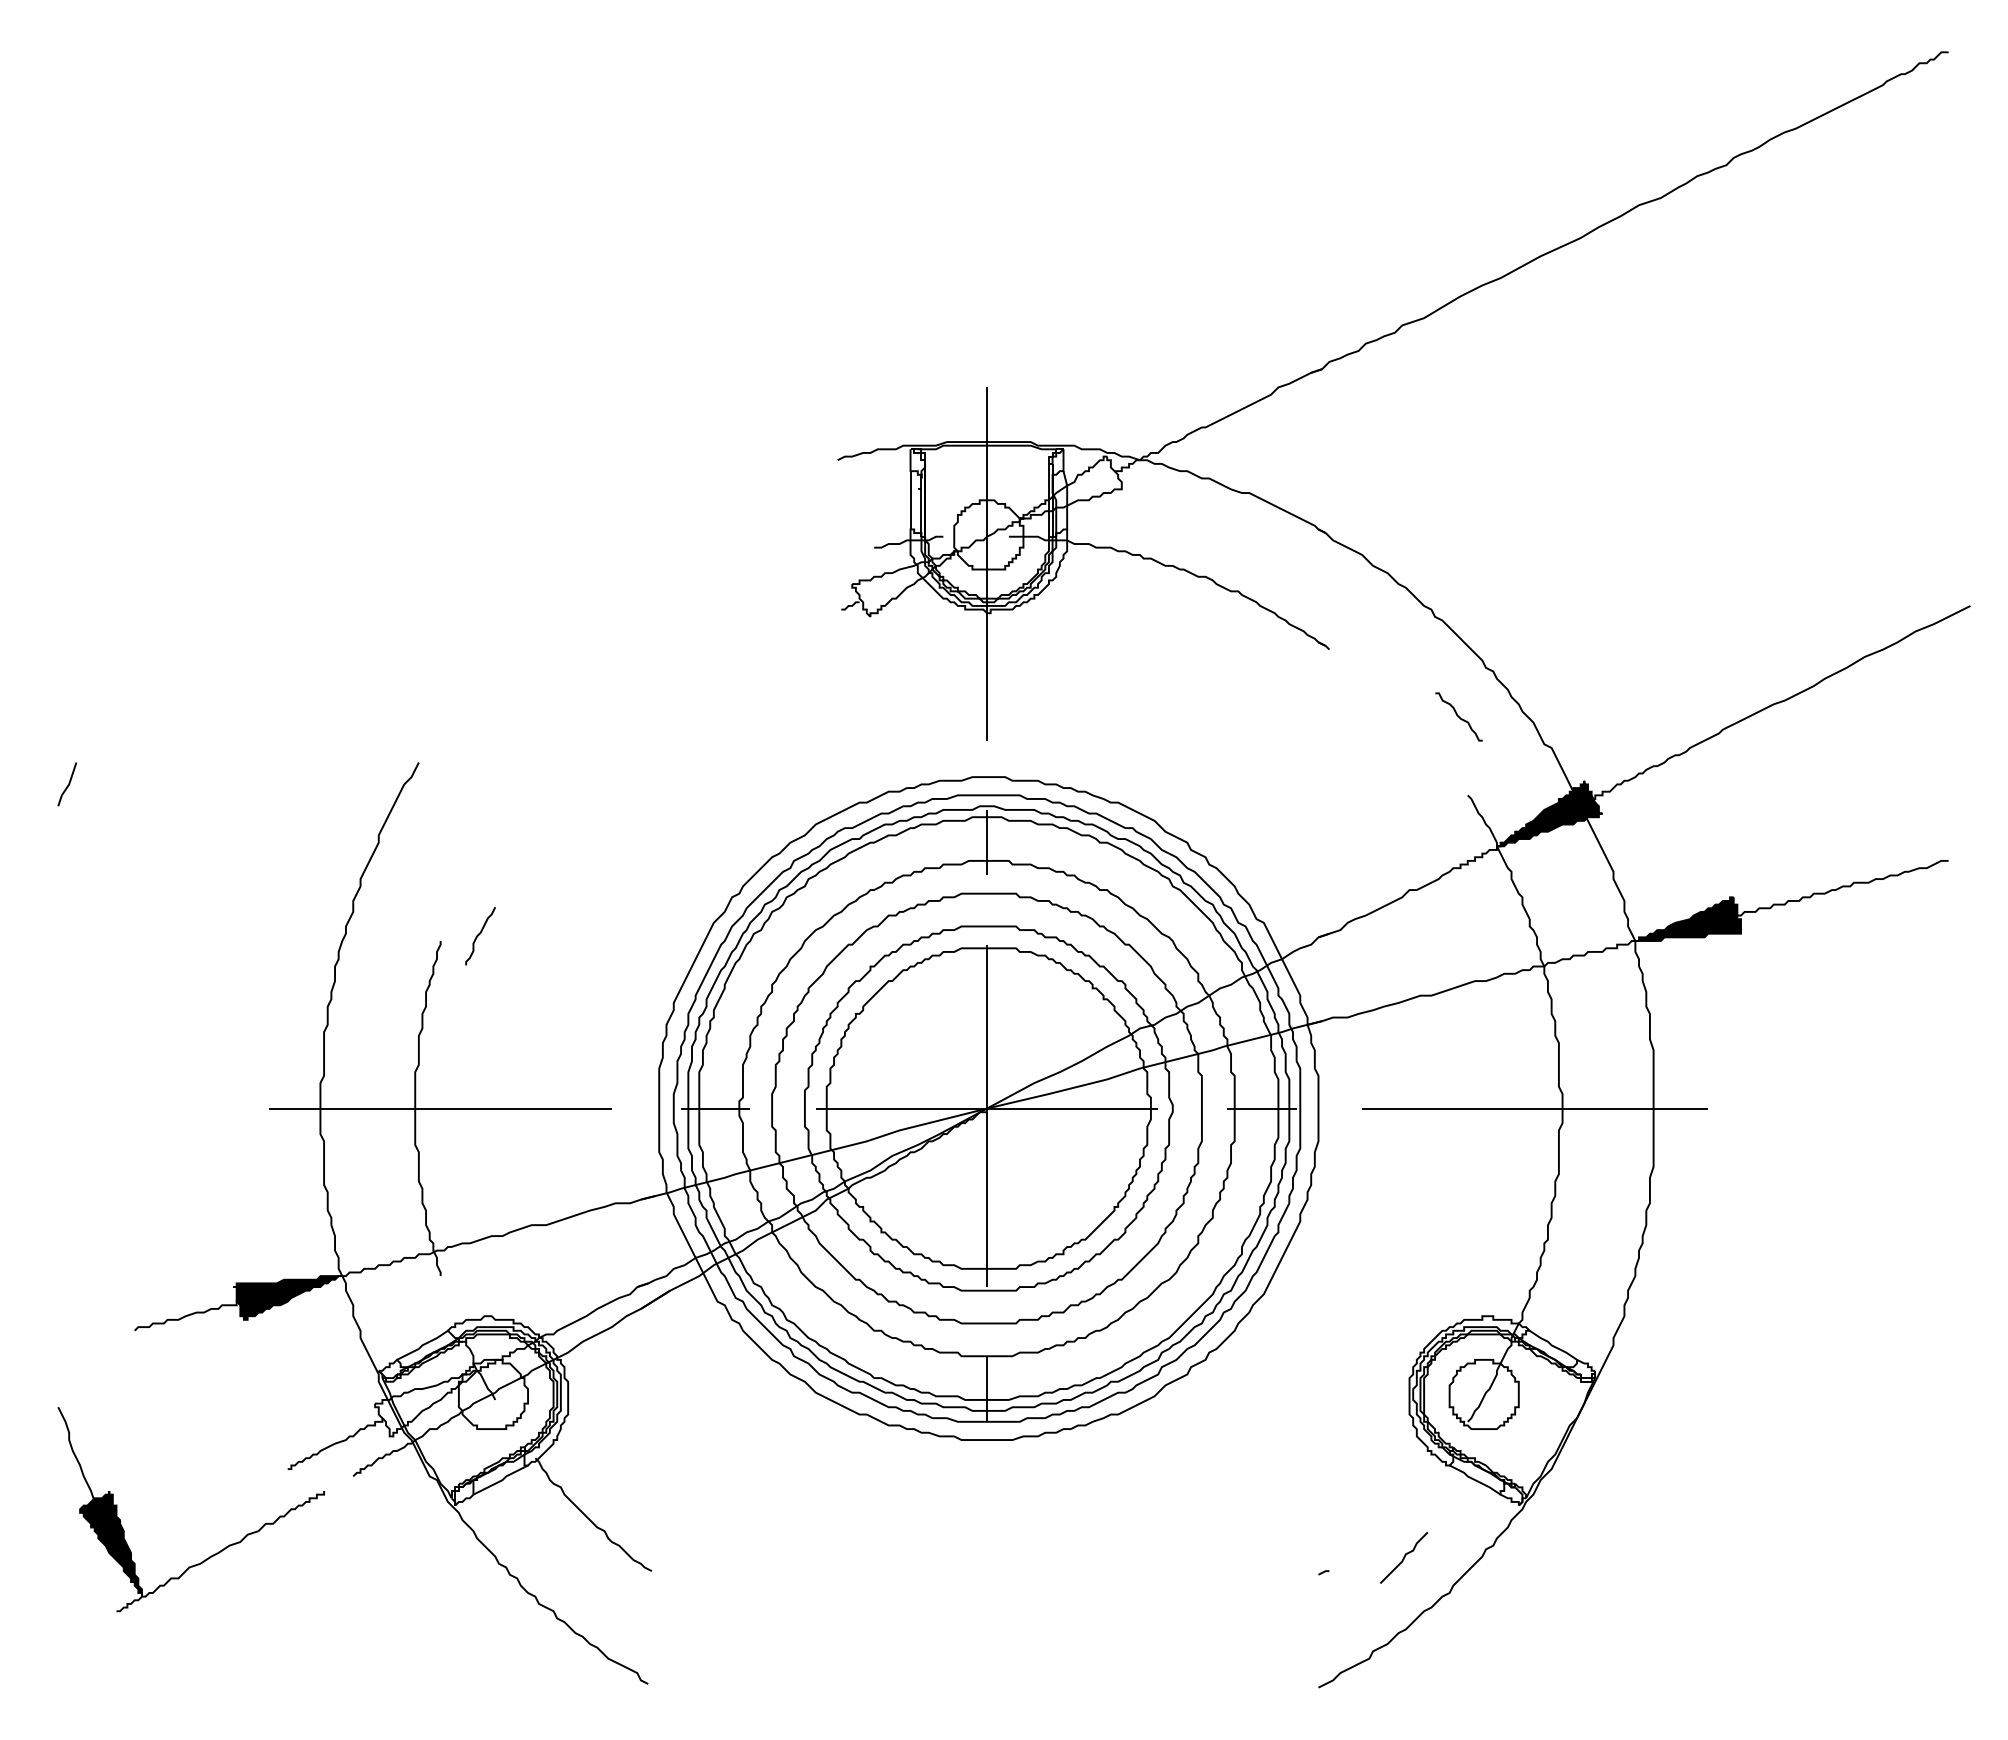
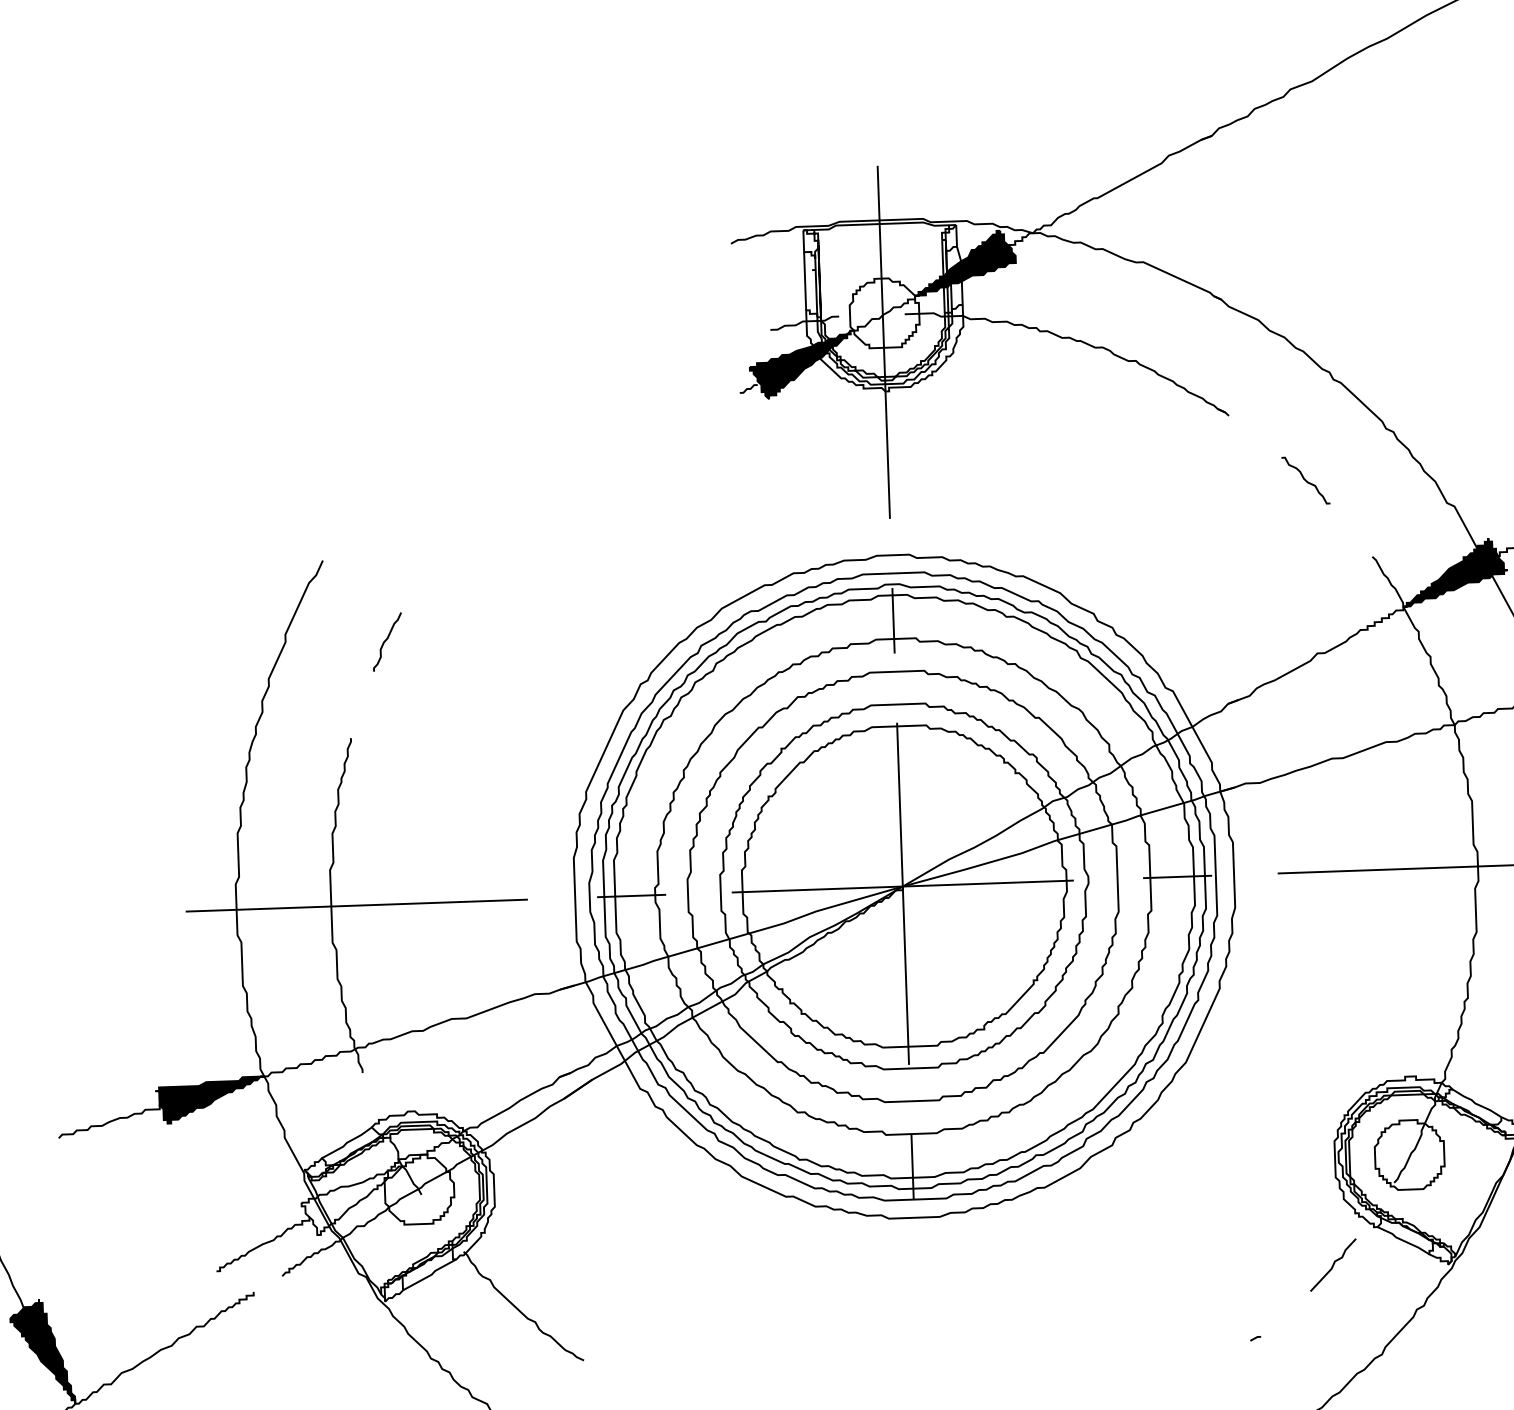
fill: (1070, 489) -> (964, 264), added
fill: (904, 583) -> (802, 364), added
curve: (1458, 716) -> (1305, 480), moved
curve: (479, 935) -> (386, 641), moved
curve: (1404, 1557) -> (1333, 1264), moved

